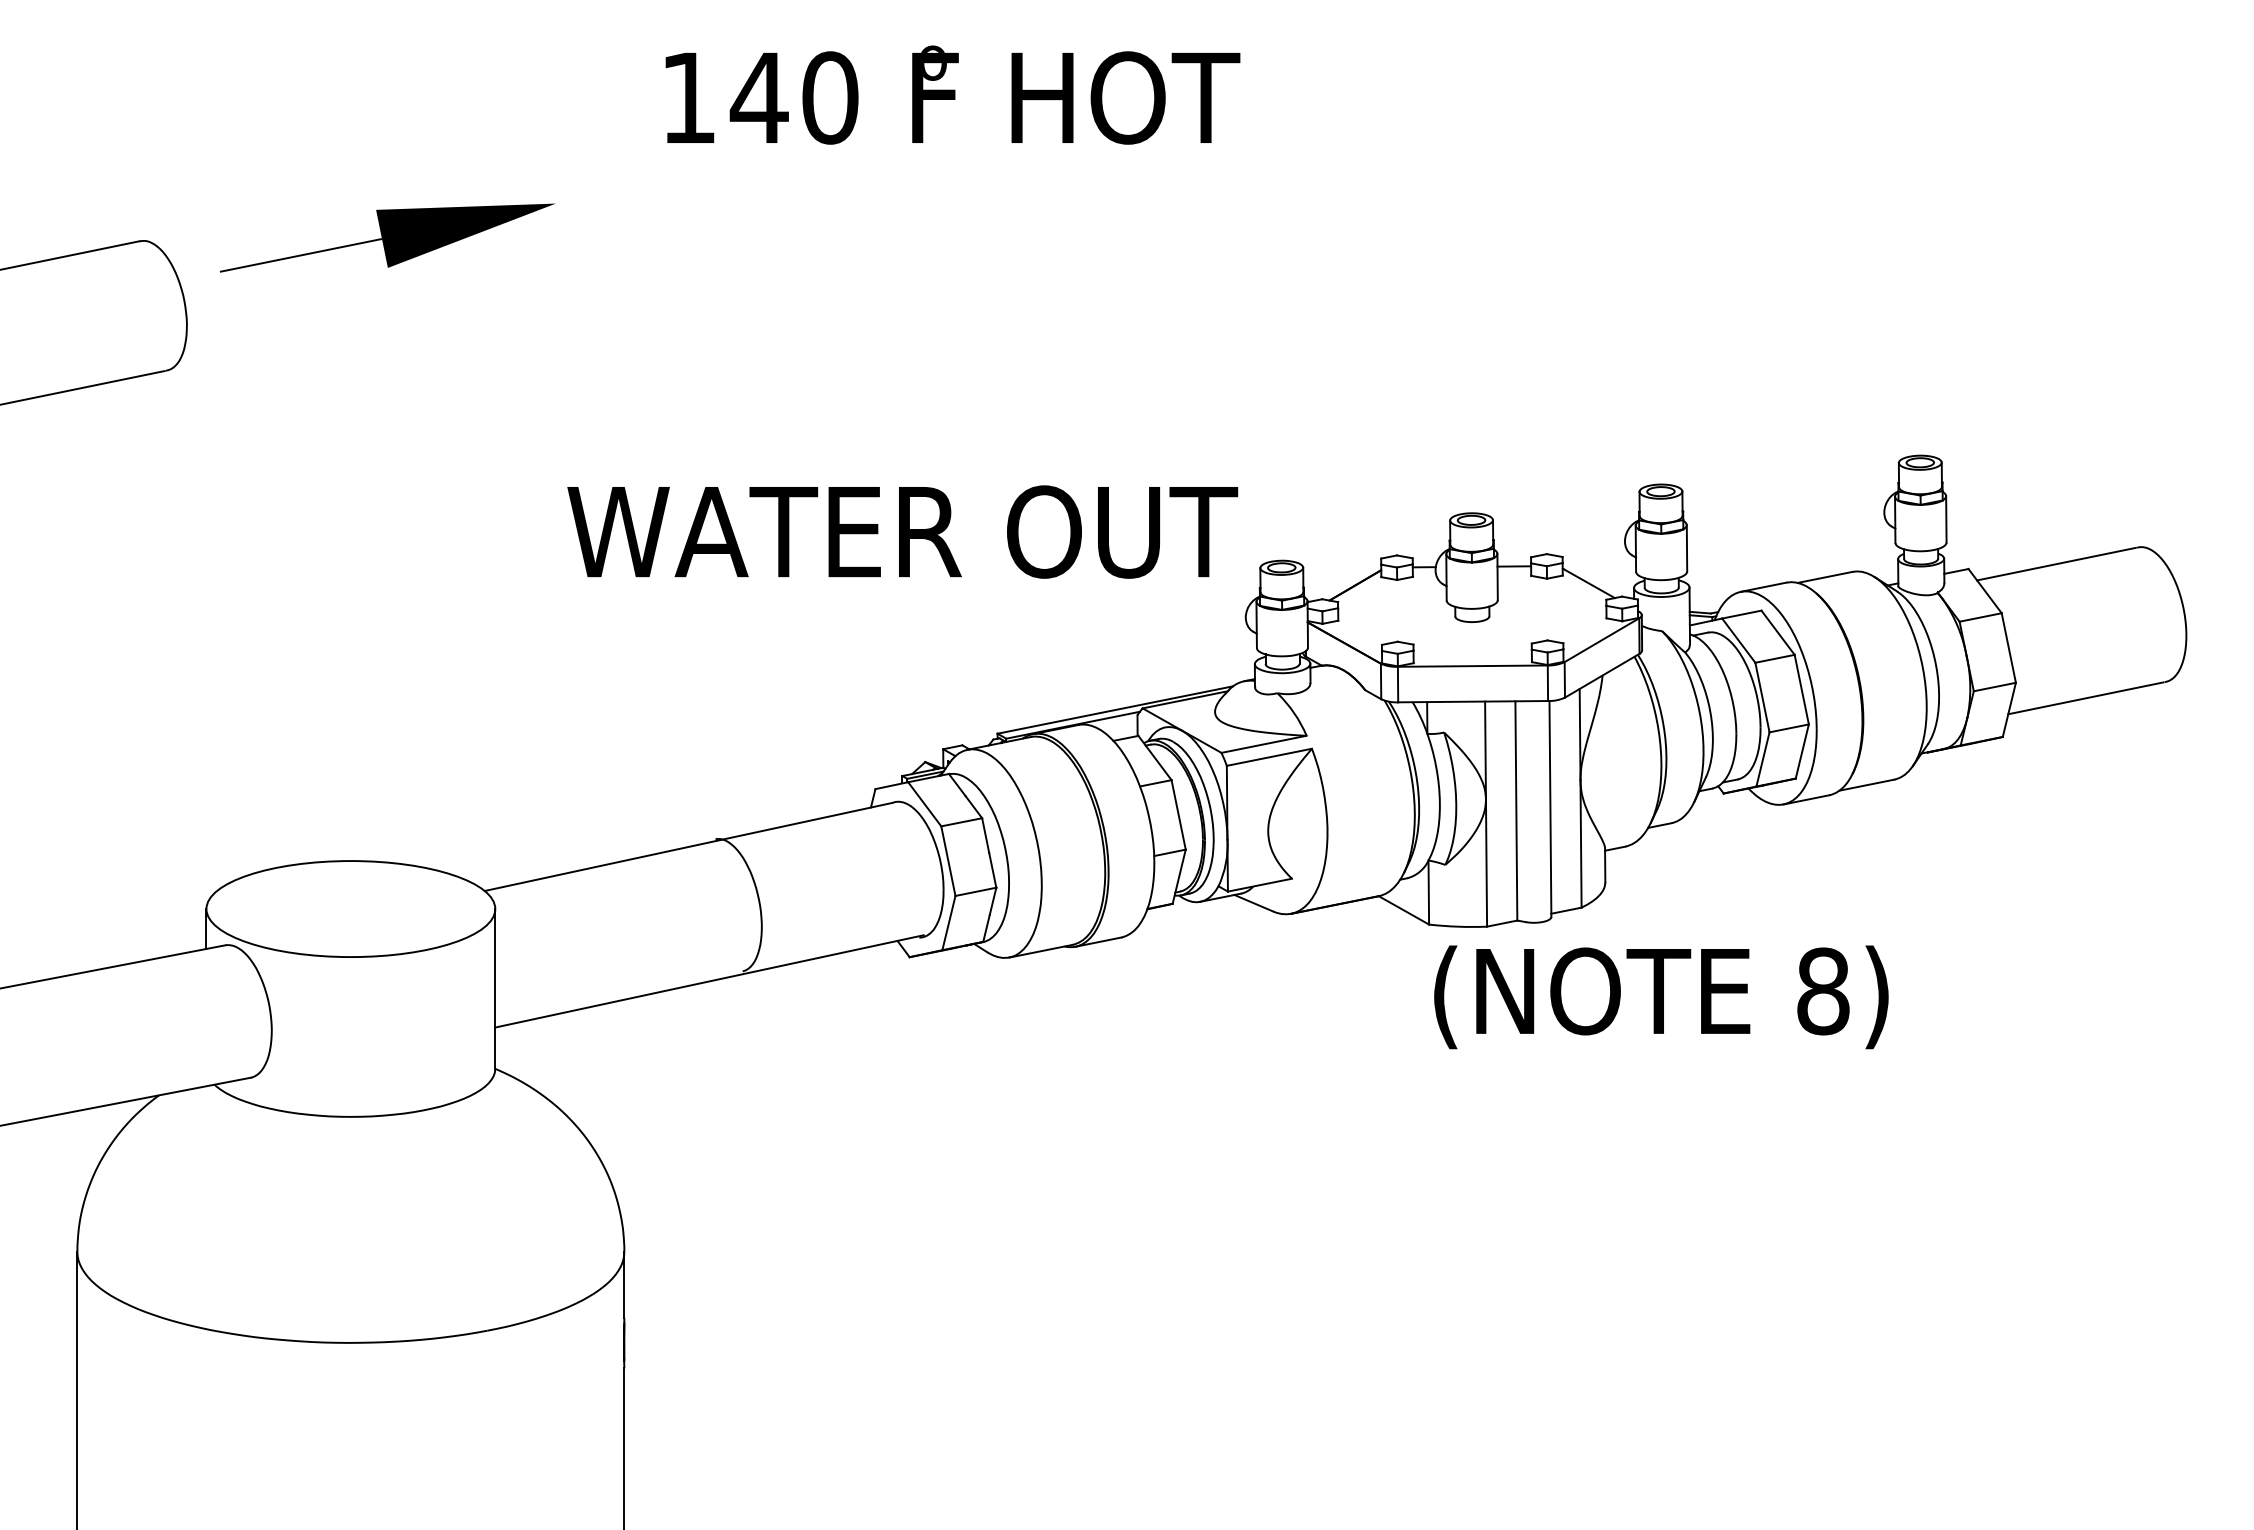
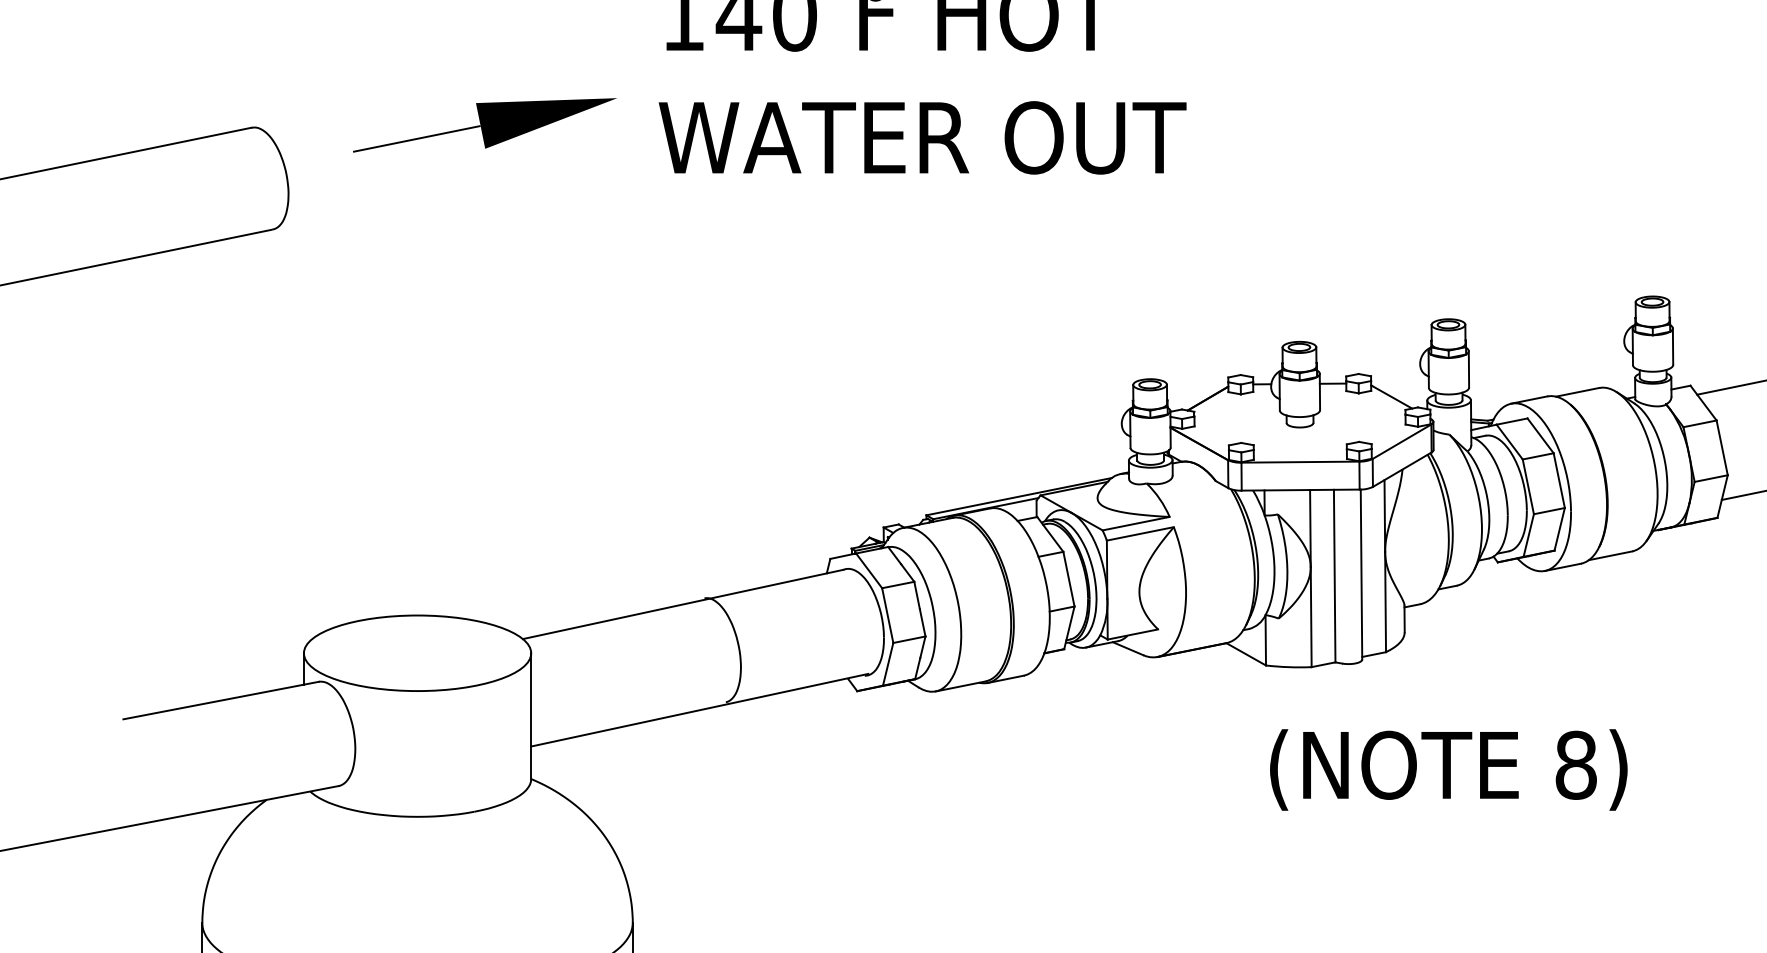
part: (387, 237) -> (484, 124), moved
text: (902, 531) -> (922, 137), moved
text: (1661, 997) -> (1448, 770), moved

